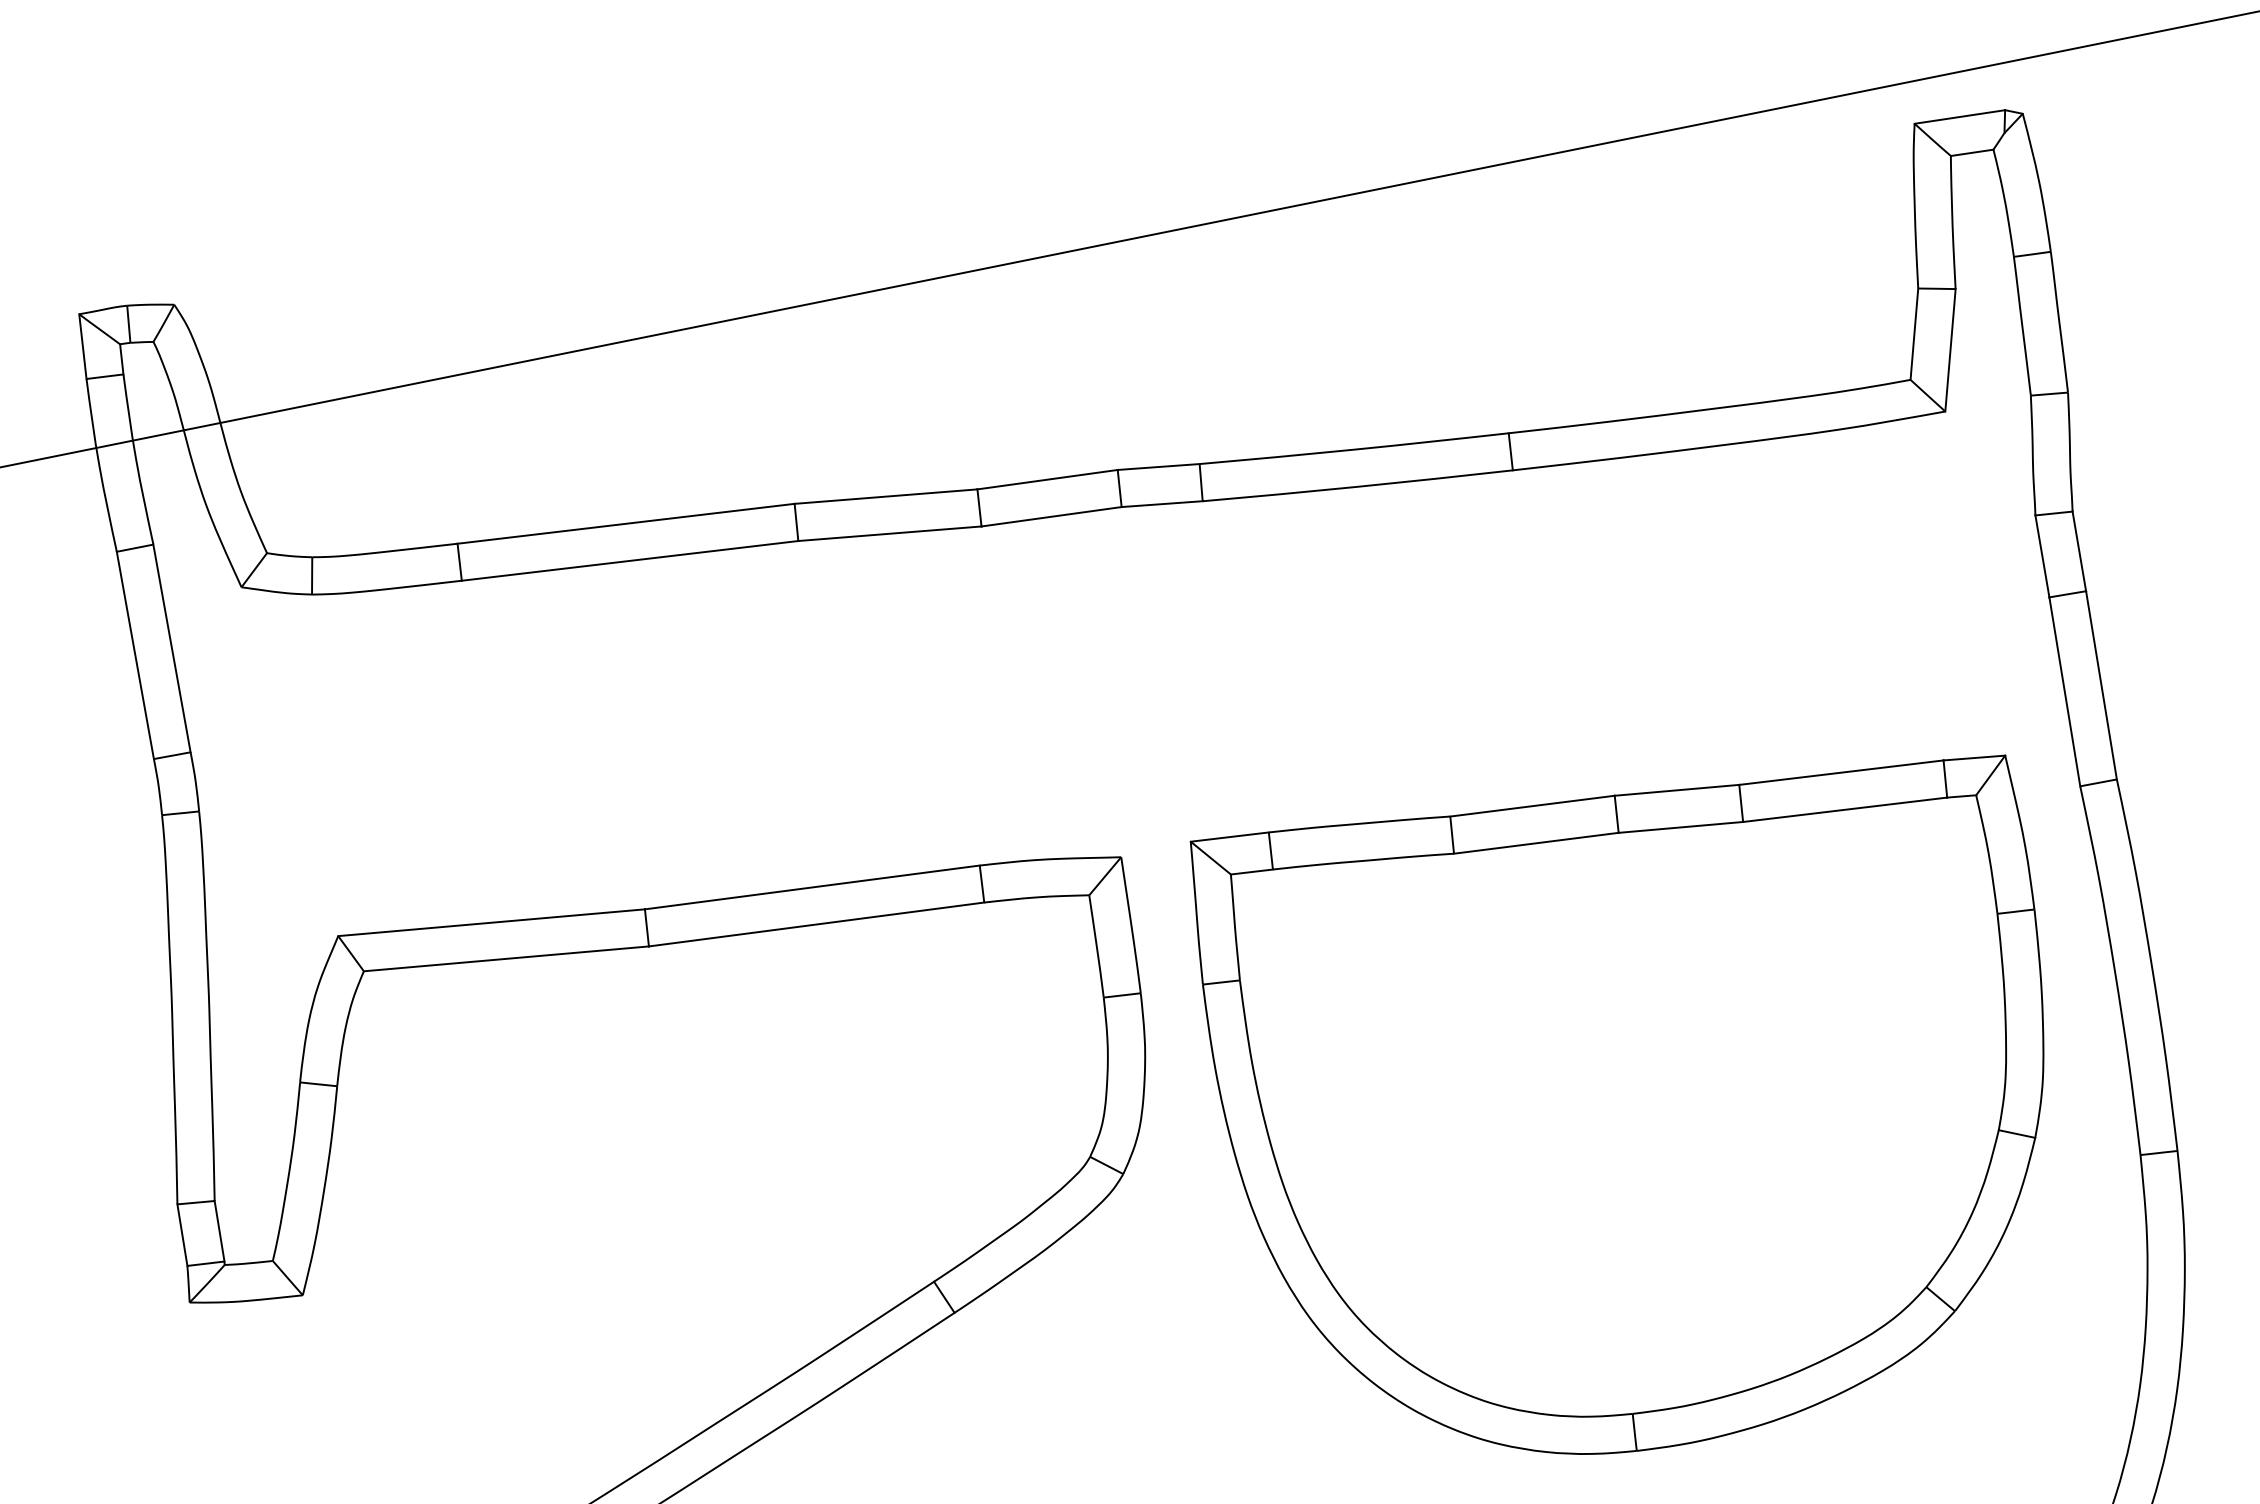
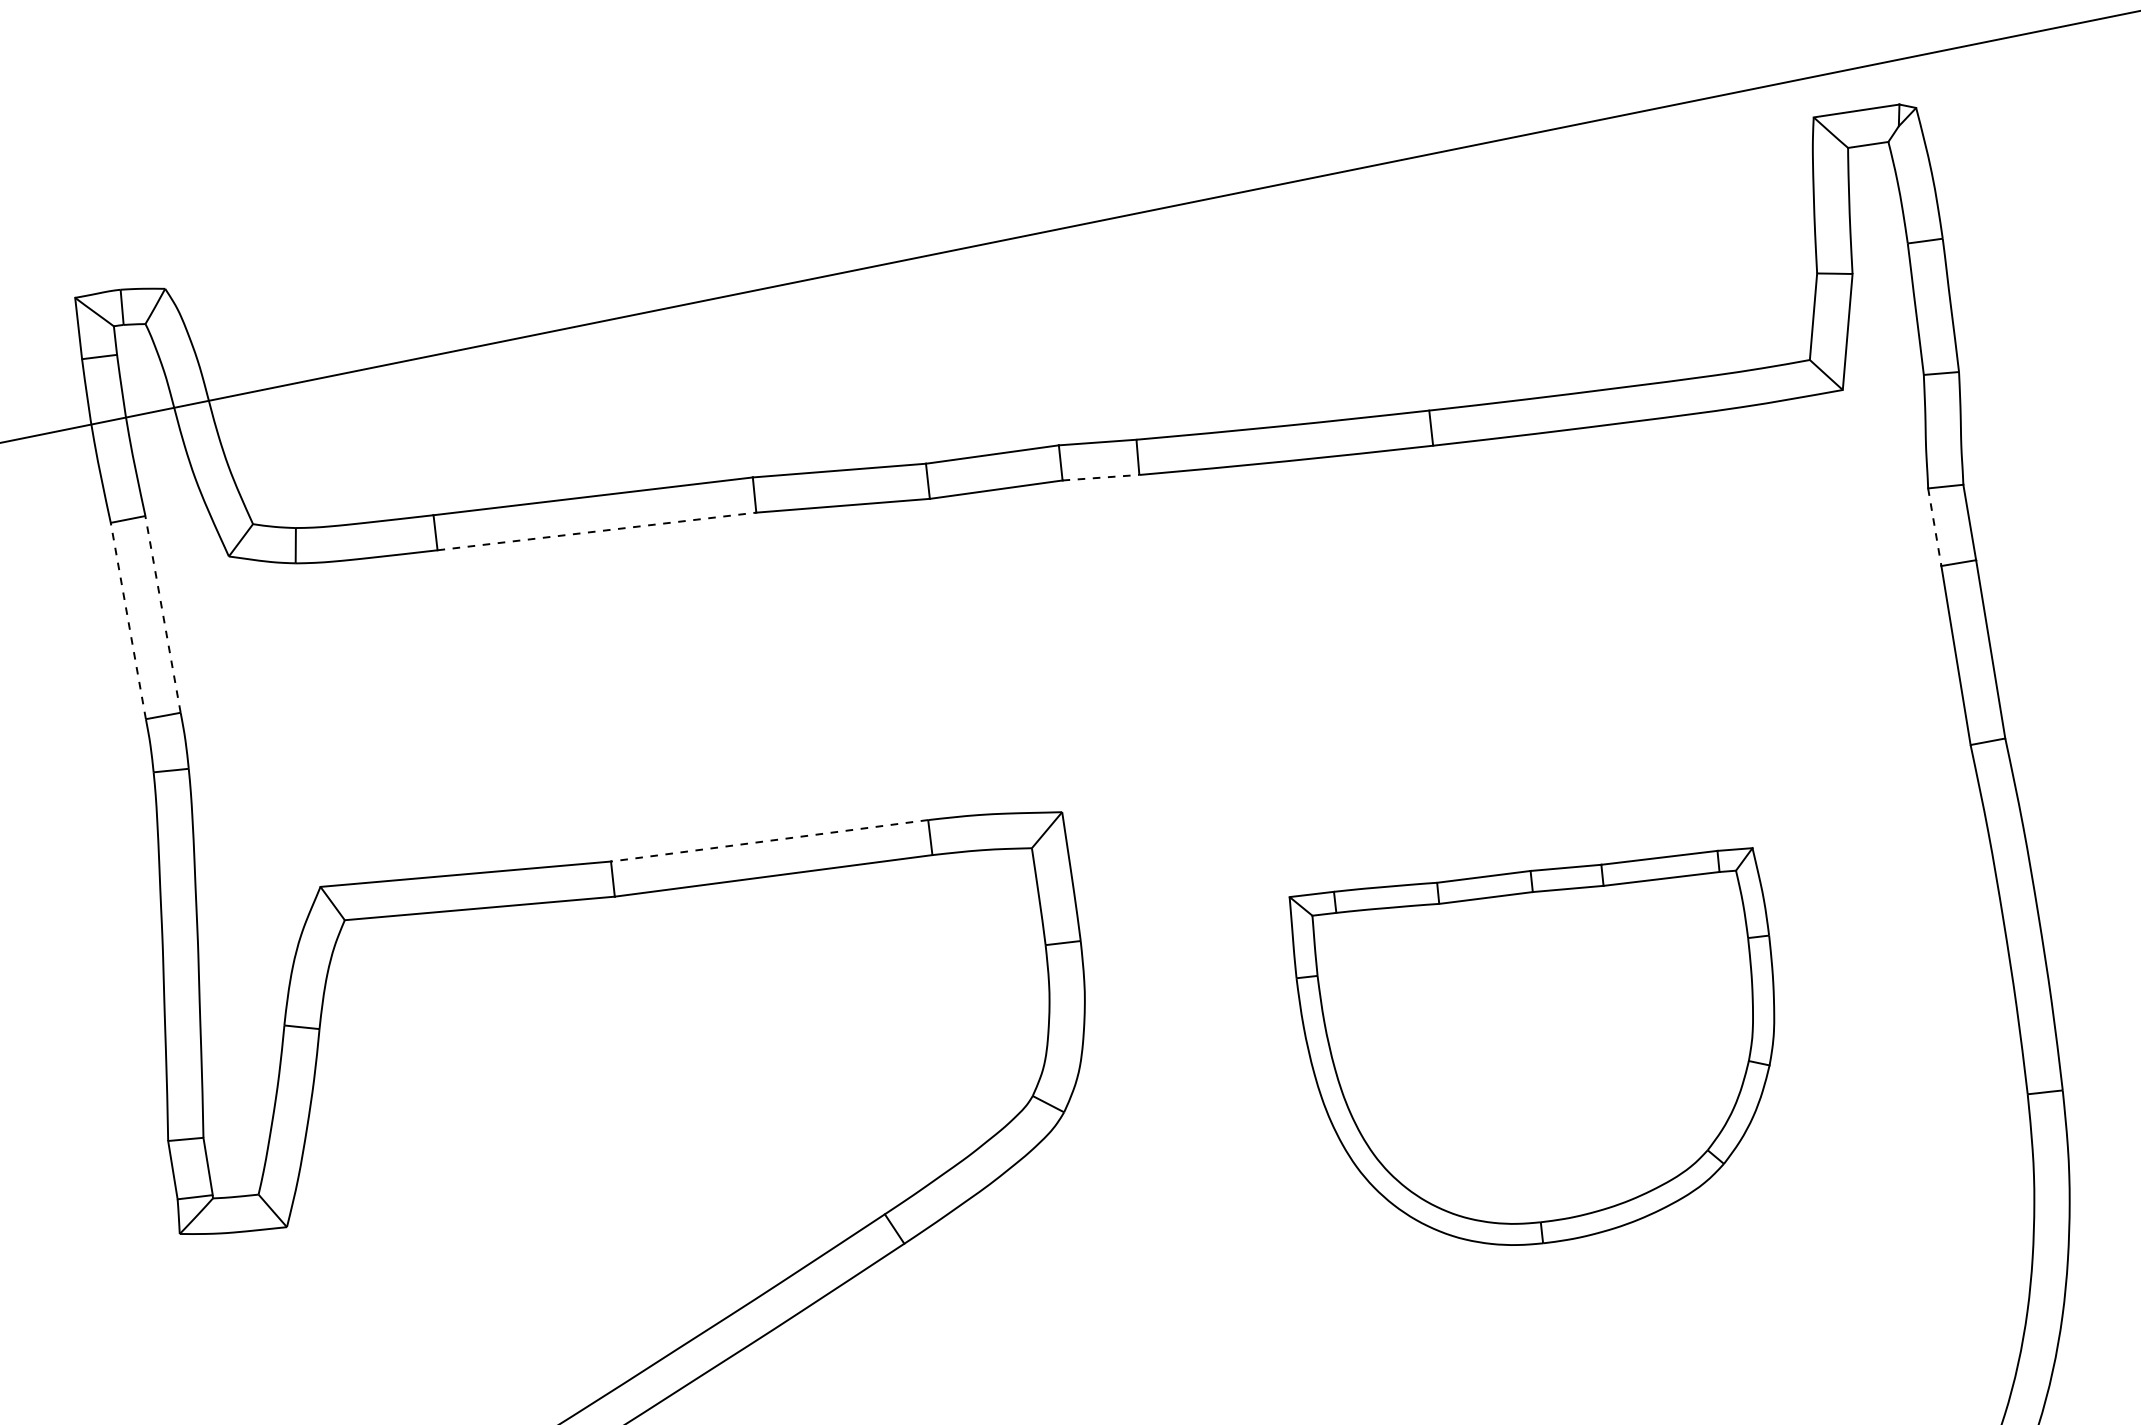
line: (1162, 503) -> (1101, 477), solid -> dashed
line: (2042, 556) -> (1934, 527), solid -> dashed
line: (630, 560) -> (597, 531), solid -> dashed
line: (172, 648) -> (163, 614), solid -> dashed
line: (135, 655) -> (128, 621), solid -> dashed
line: (812, 887) -> (769, 840), solid -> dashed
part: (1616, 1104) -> (1531, 1046), size x0.6

